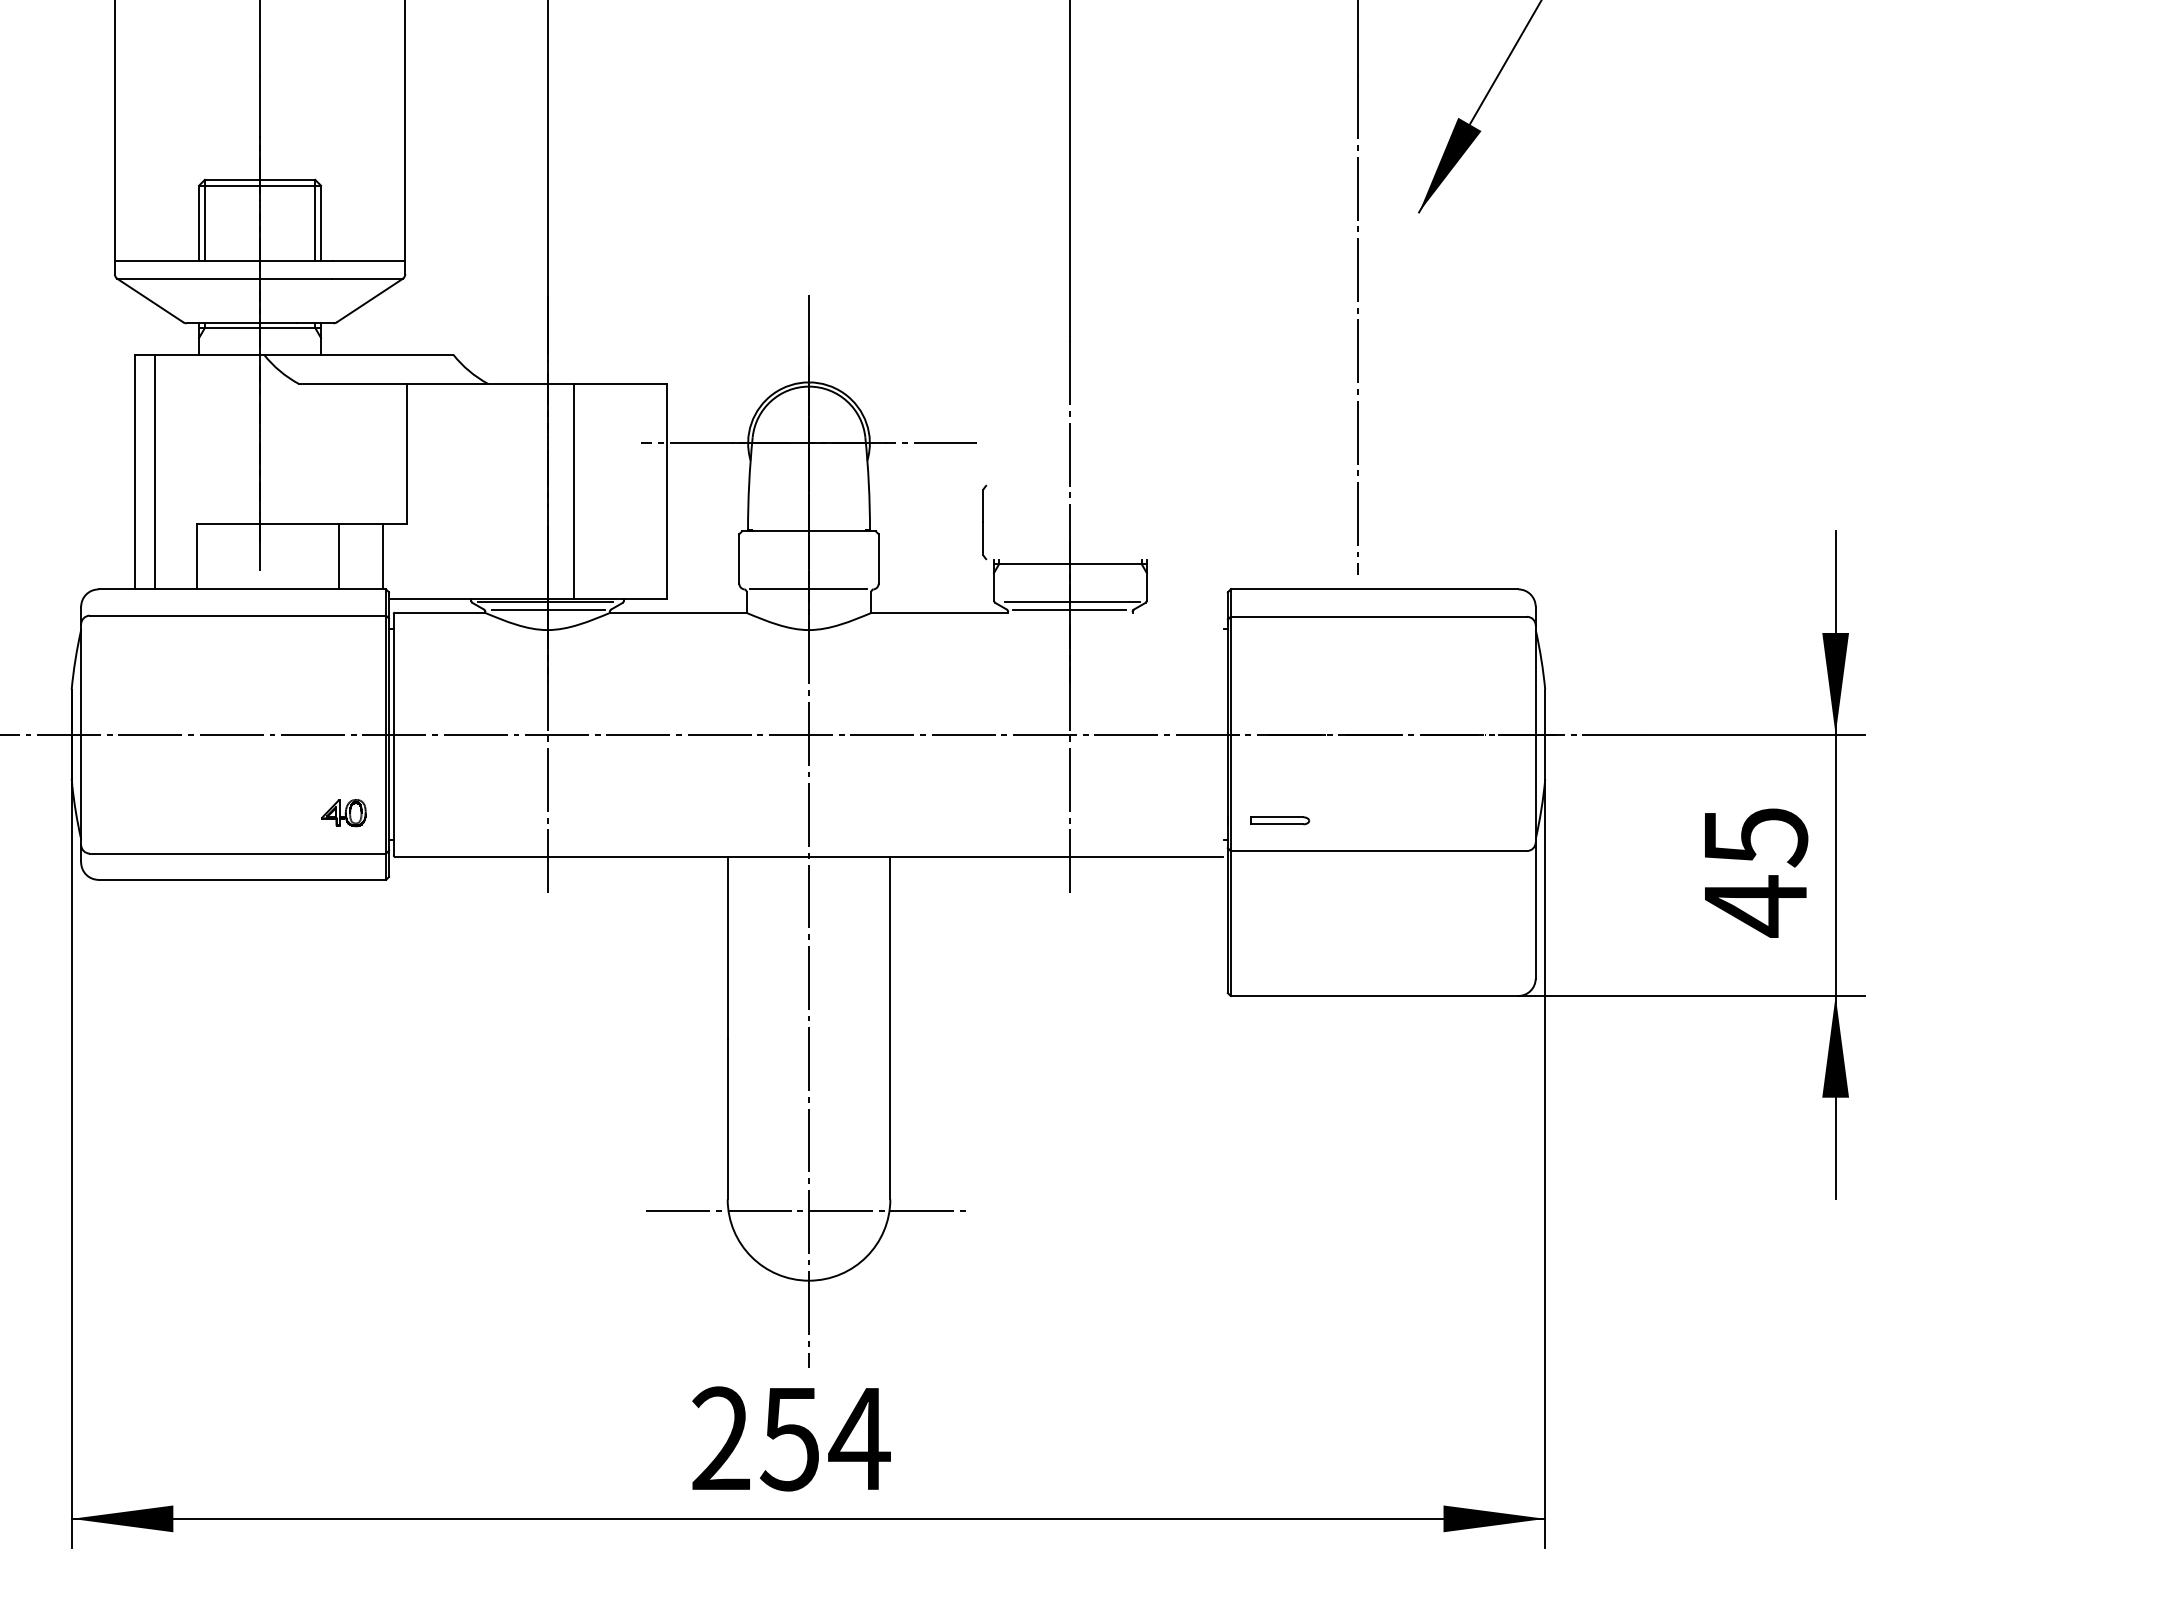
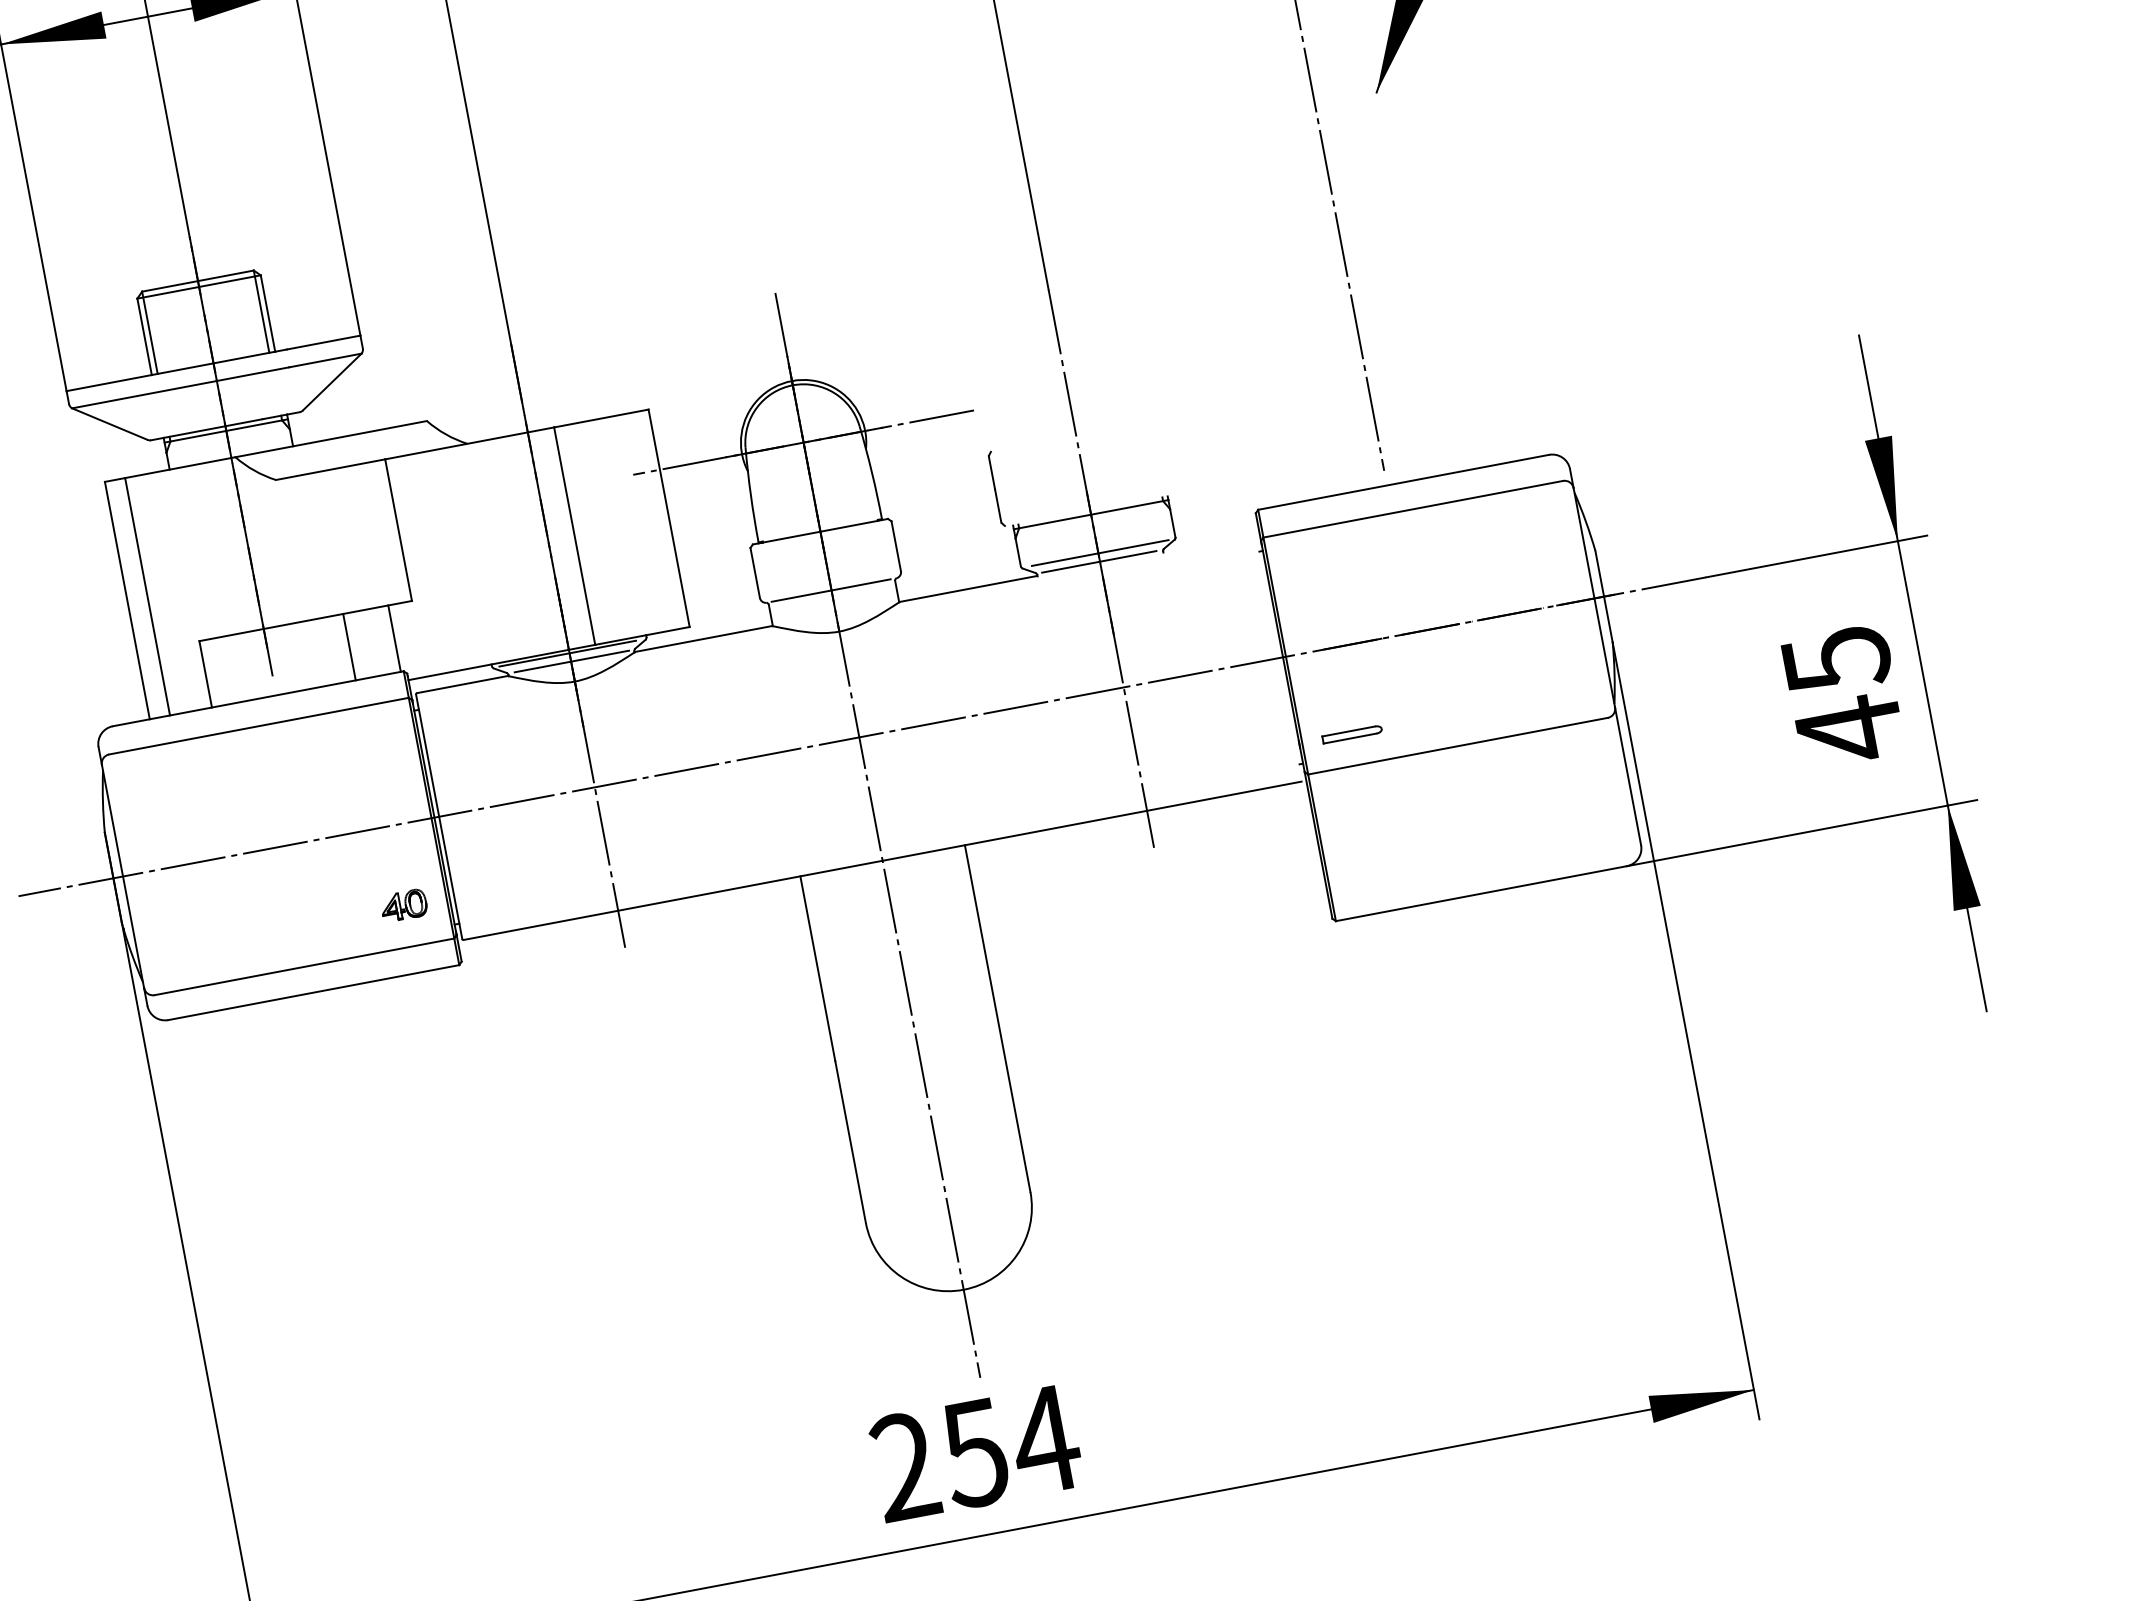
line: (808, 1210) -> (949, 1218), removed

